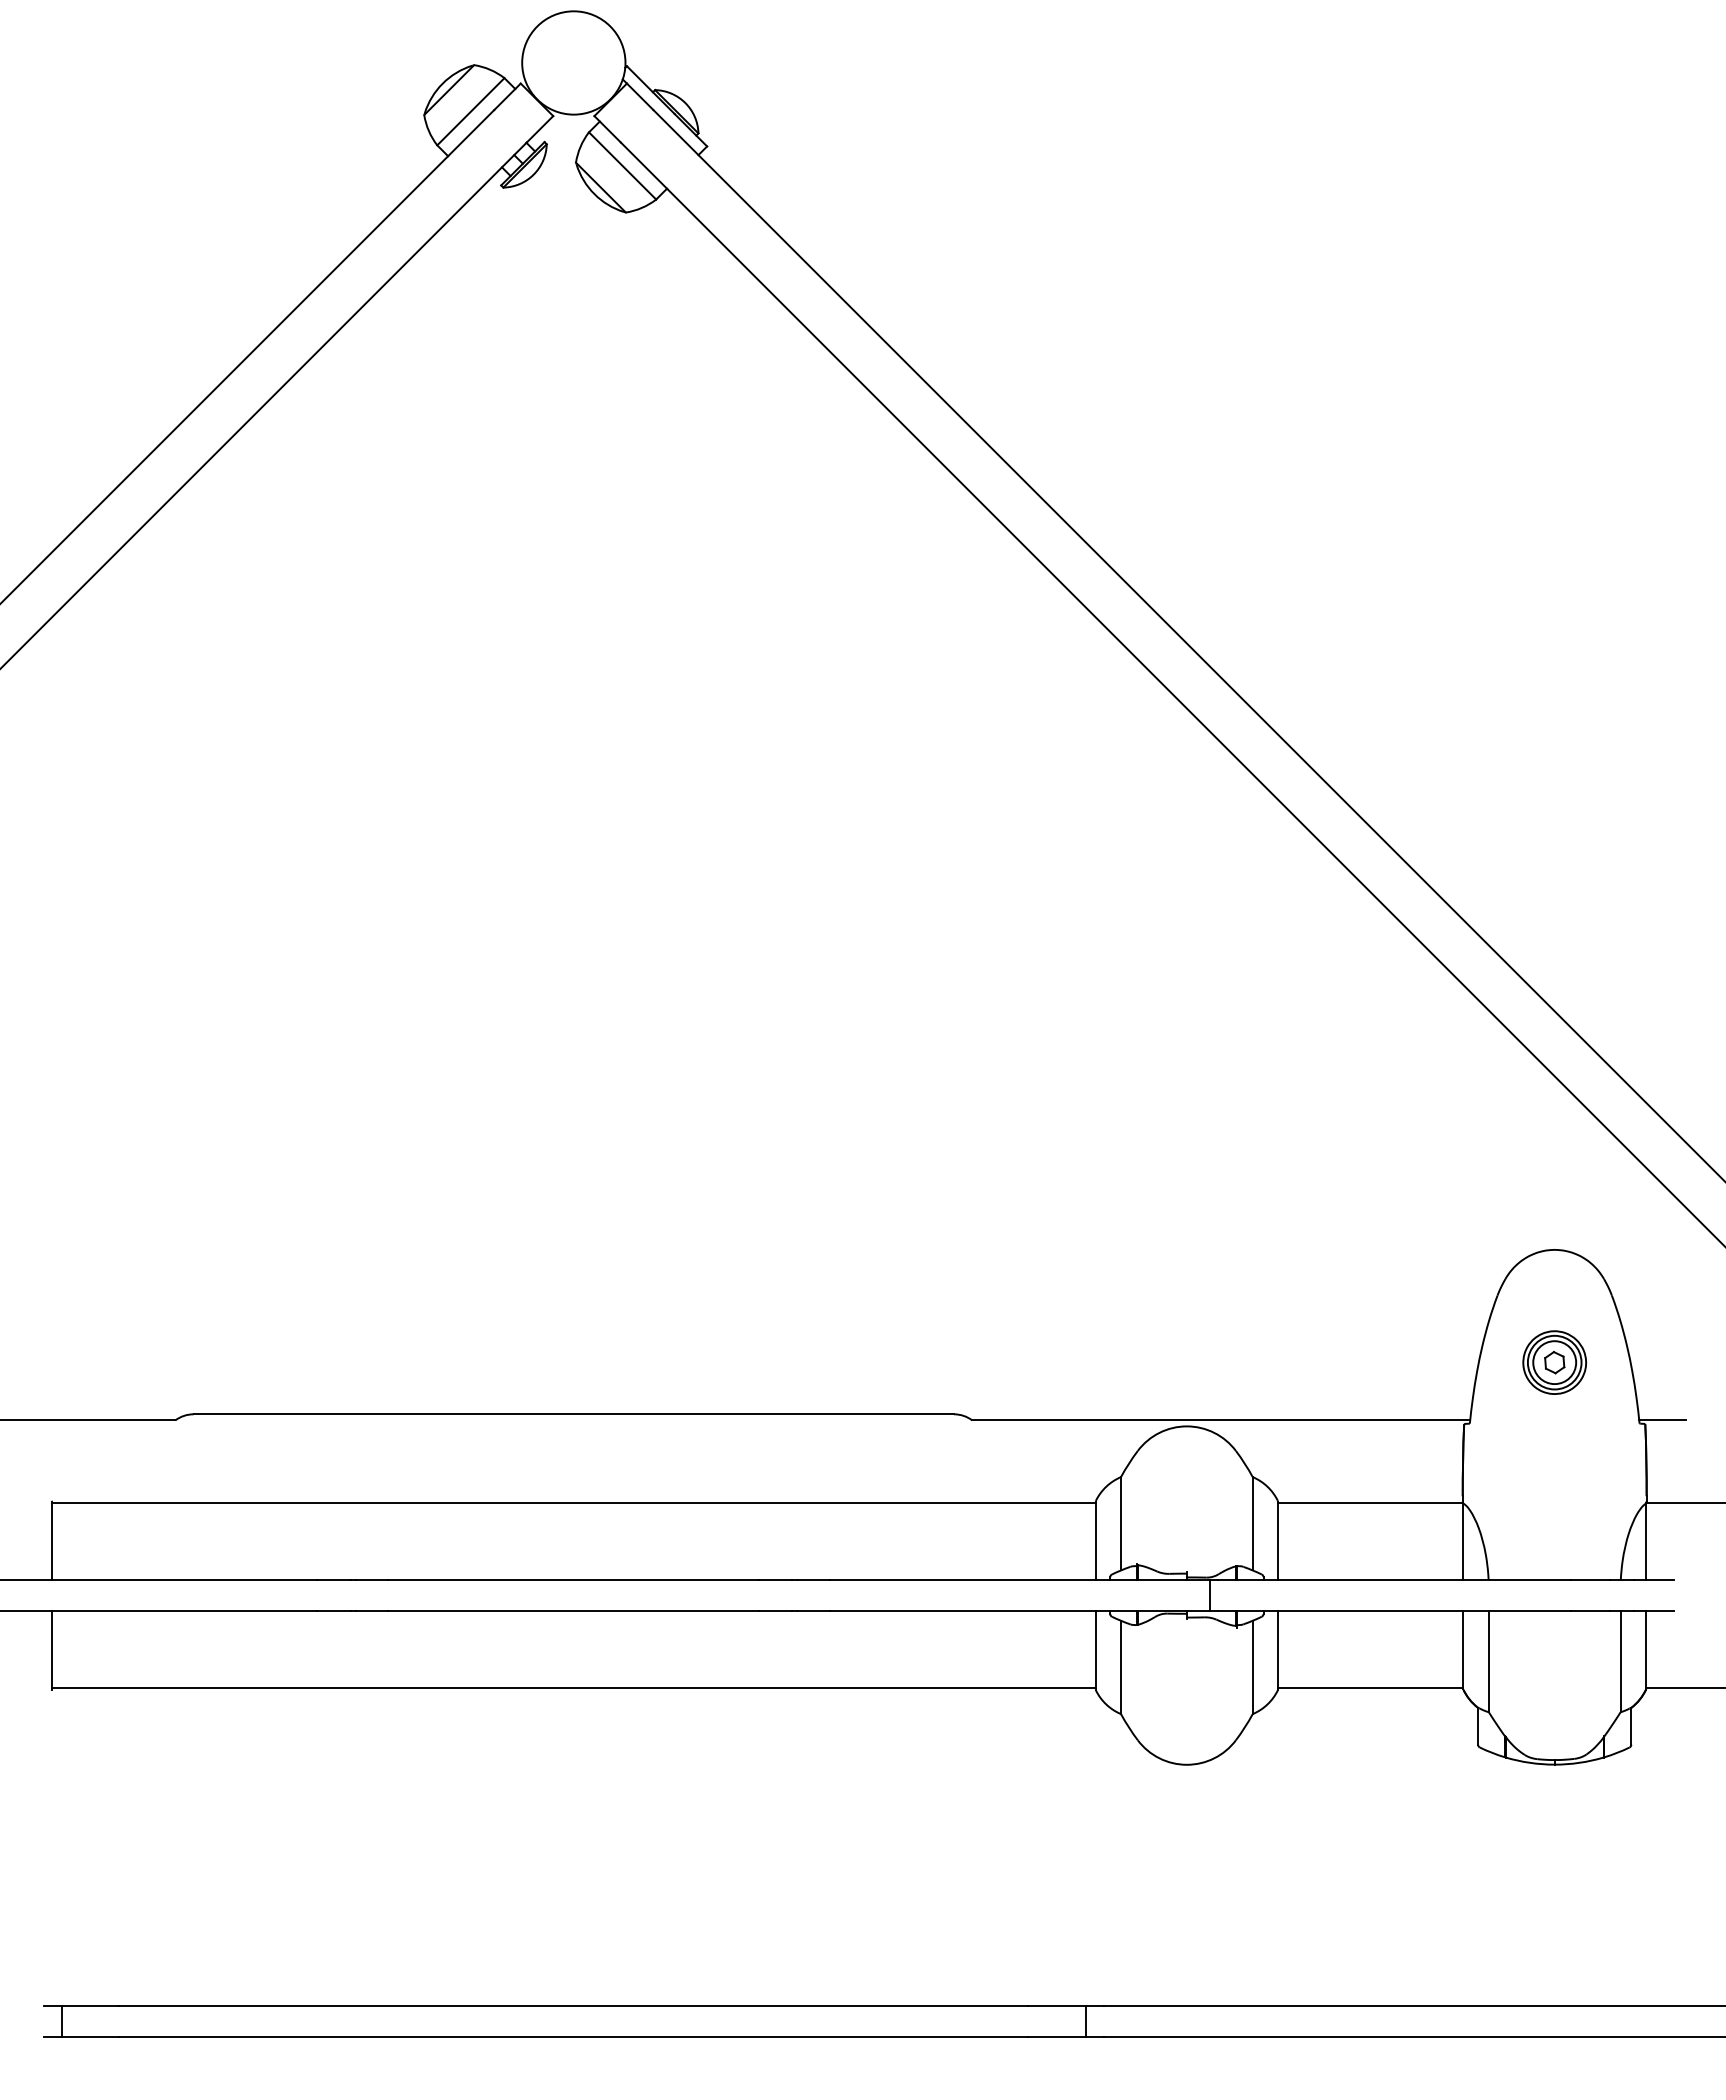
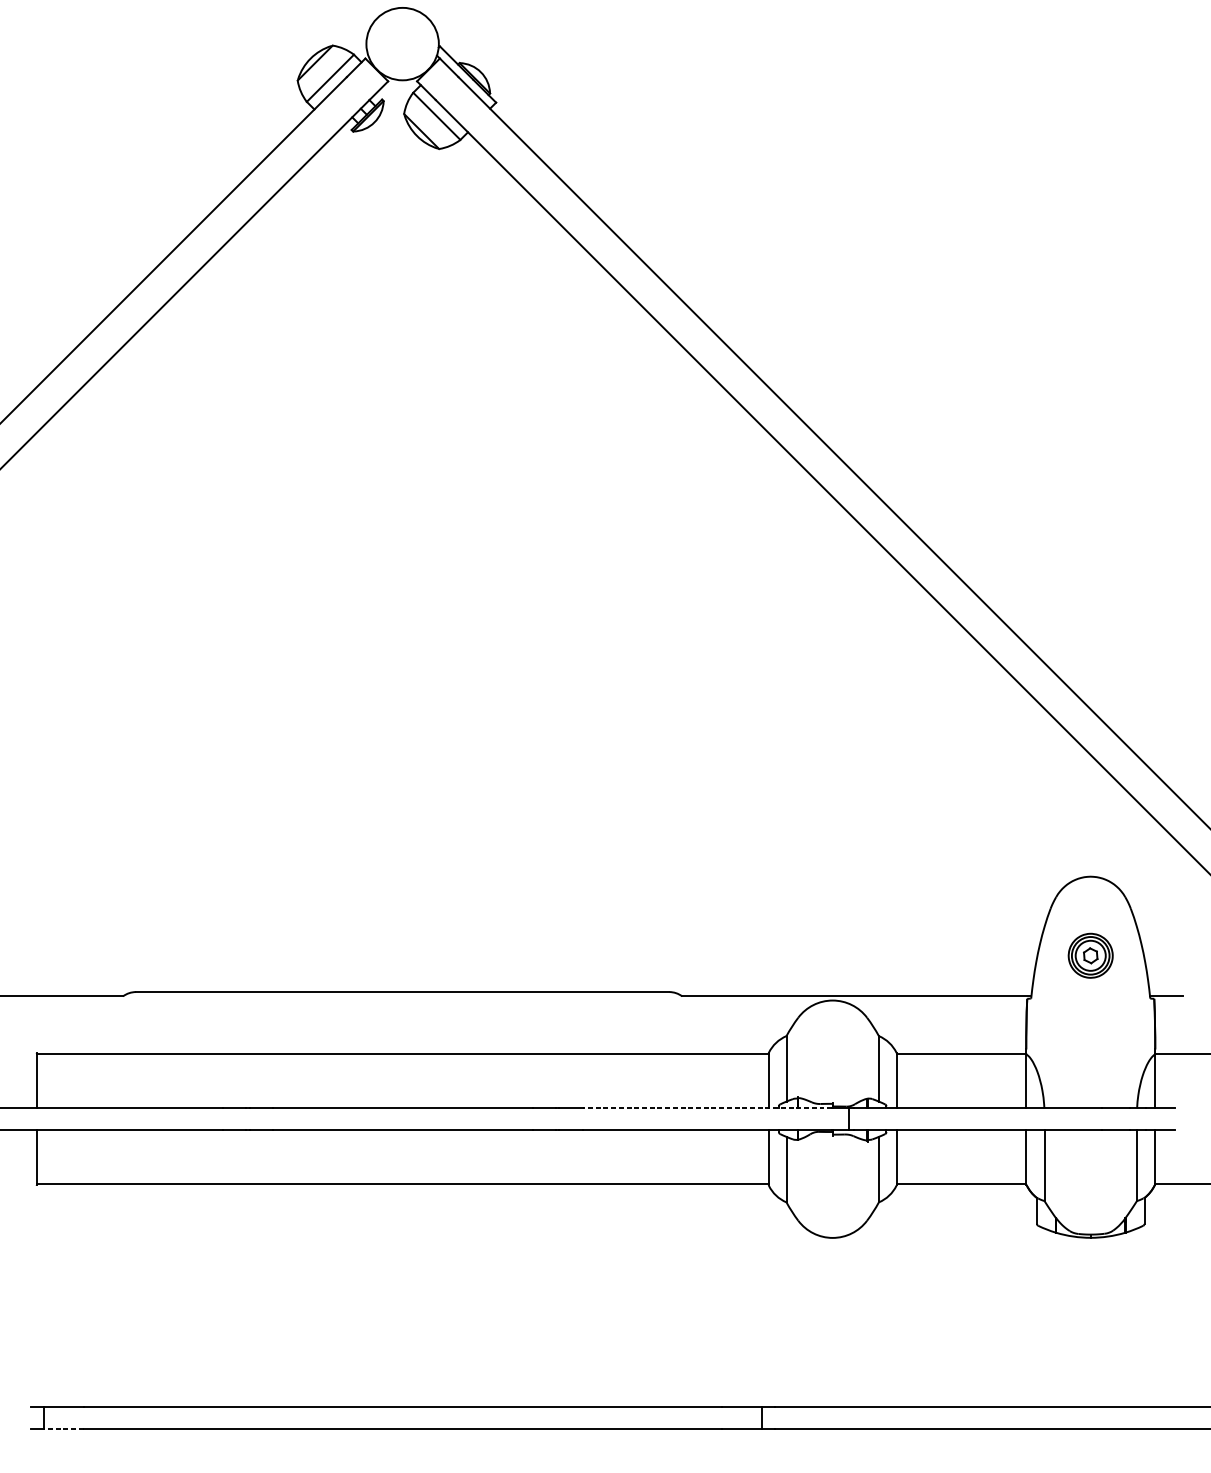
line: (1008, 1580) -> (707, 1108), solid -> dashed
line: (90, 2037) -> (63, 1429), solid -> dashed

